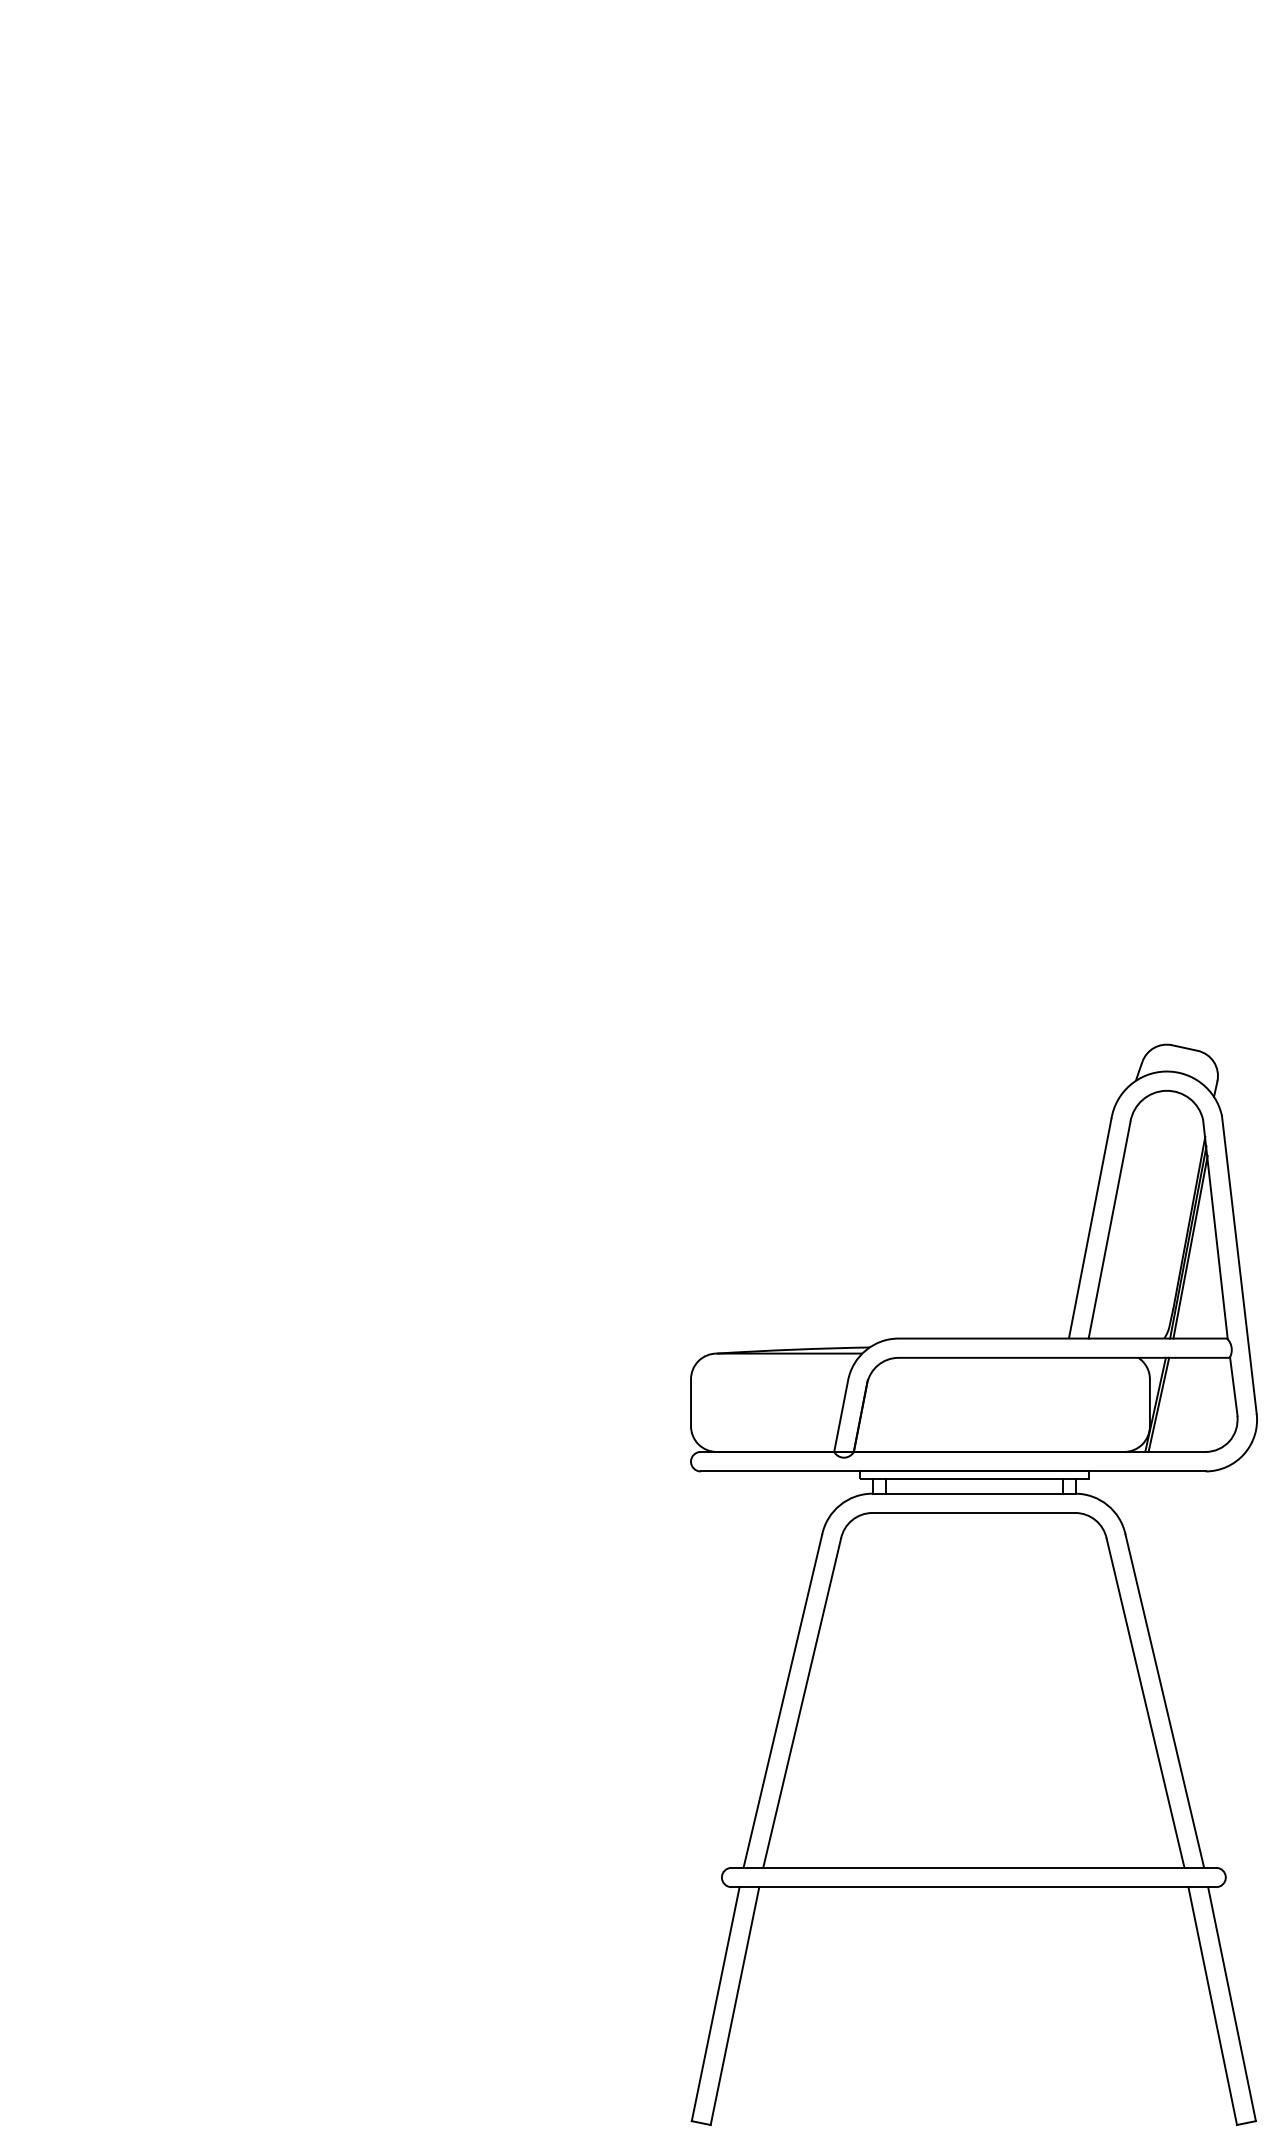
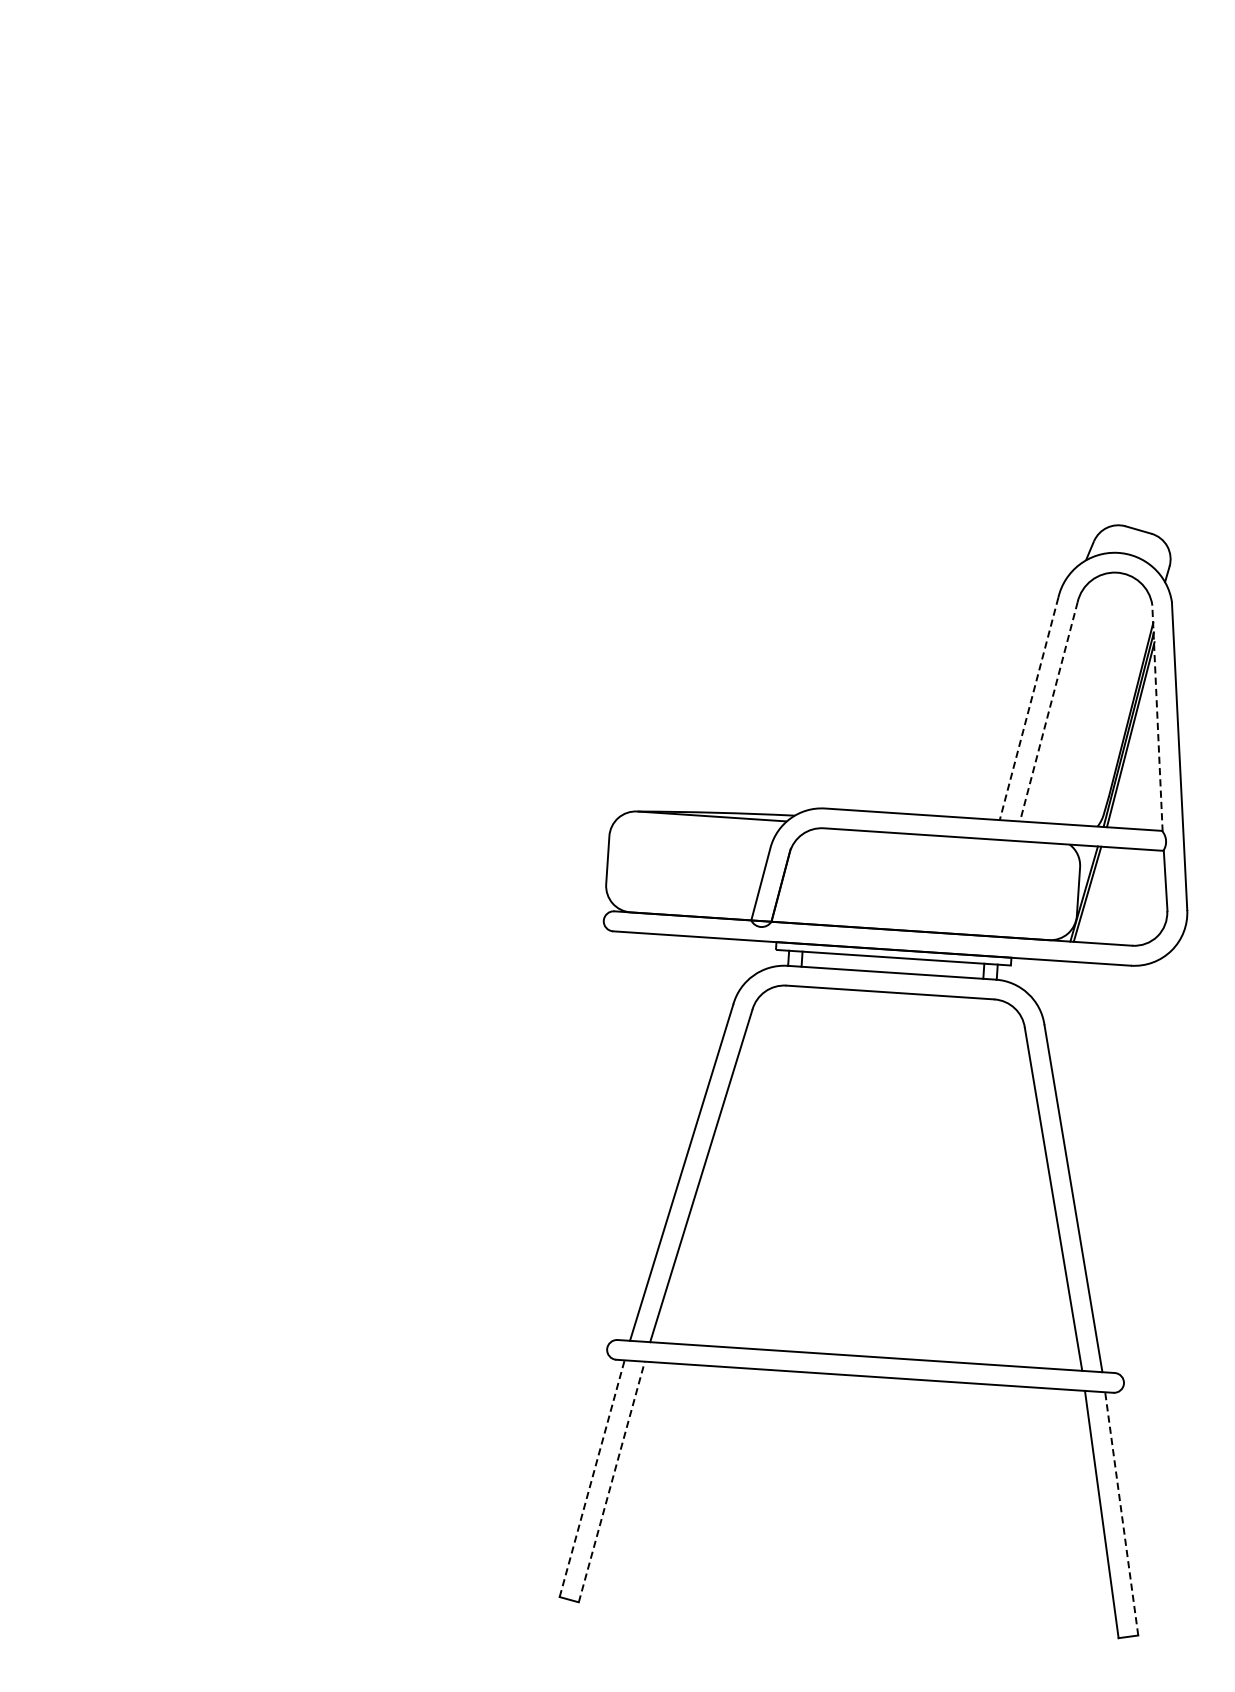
line: (1090, 1228) -> (1029, 708), solid -> dashed
line: (1215, 1229) -> (1157, 718), solid -> dashed
line: (1109, 1230) -> (1048, 712), solid -> dashed
line: (715, 2003) -> (592, 1478), solid -> dashed
line: (1231, 2003) -> (1121, 1513), solid -> dashed
line: (735, 2005) -> (612, 1481), solid -> dashed

